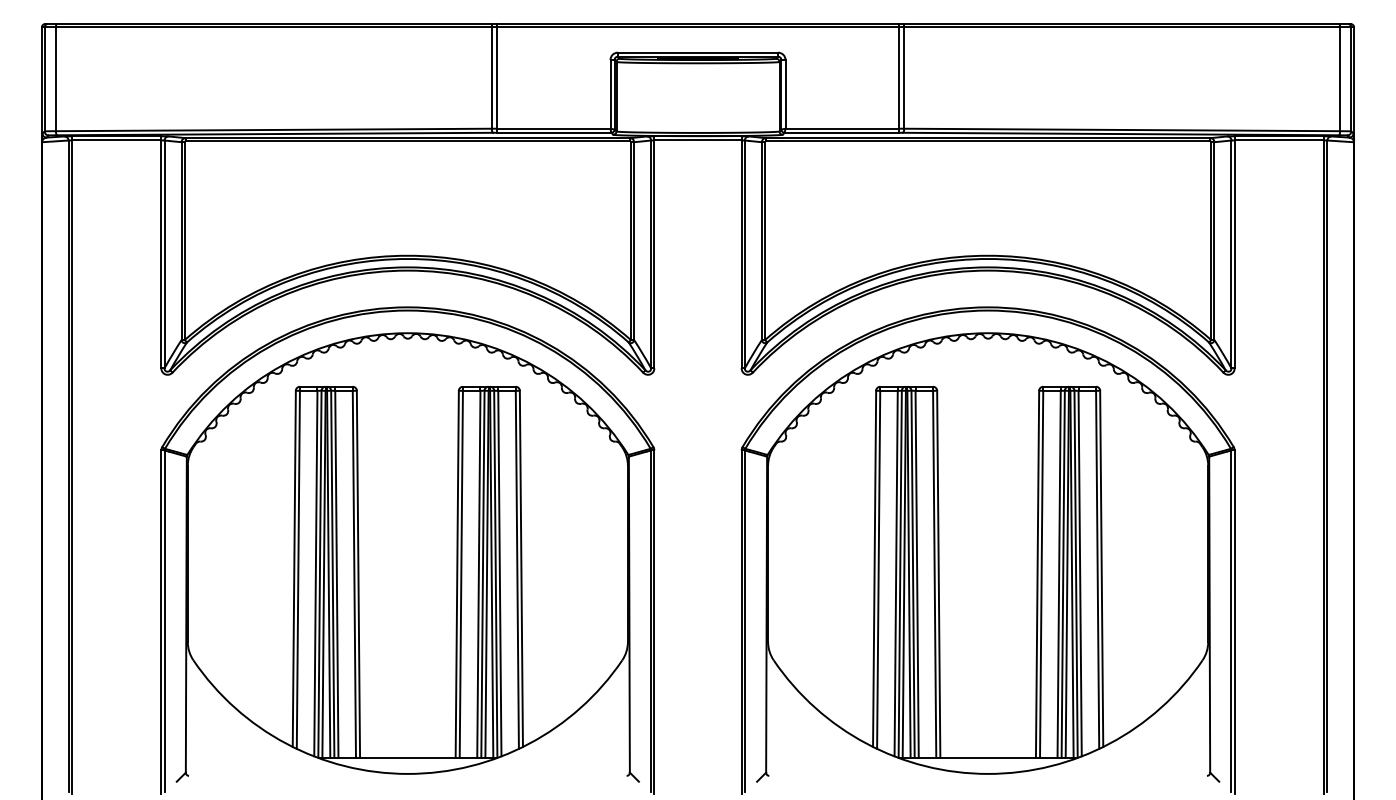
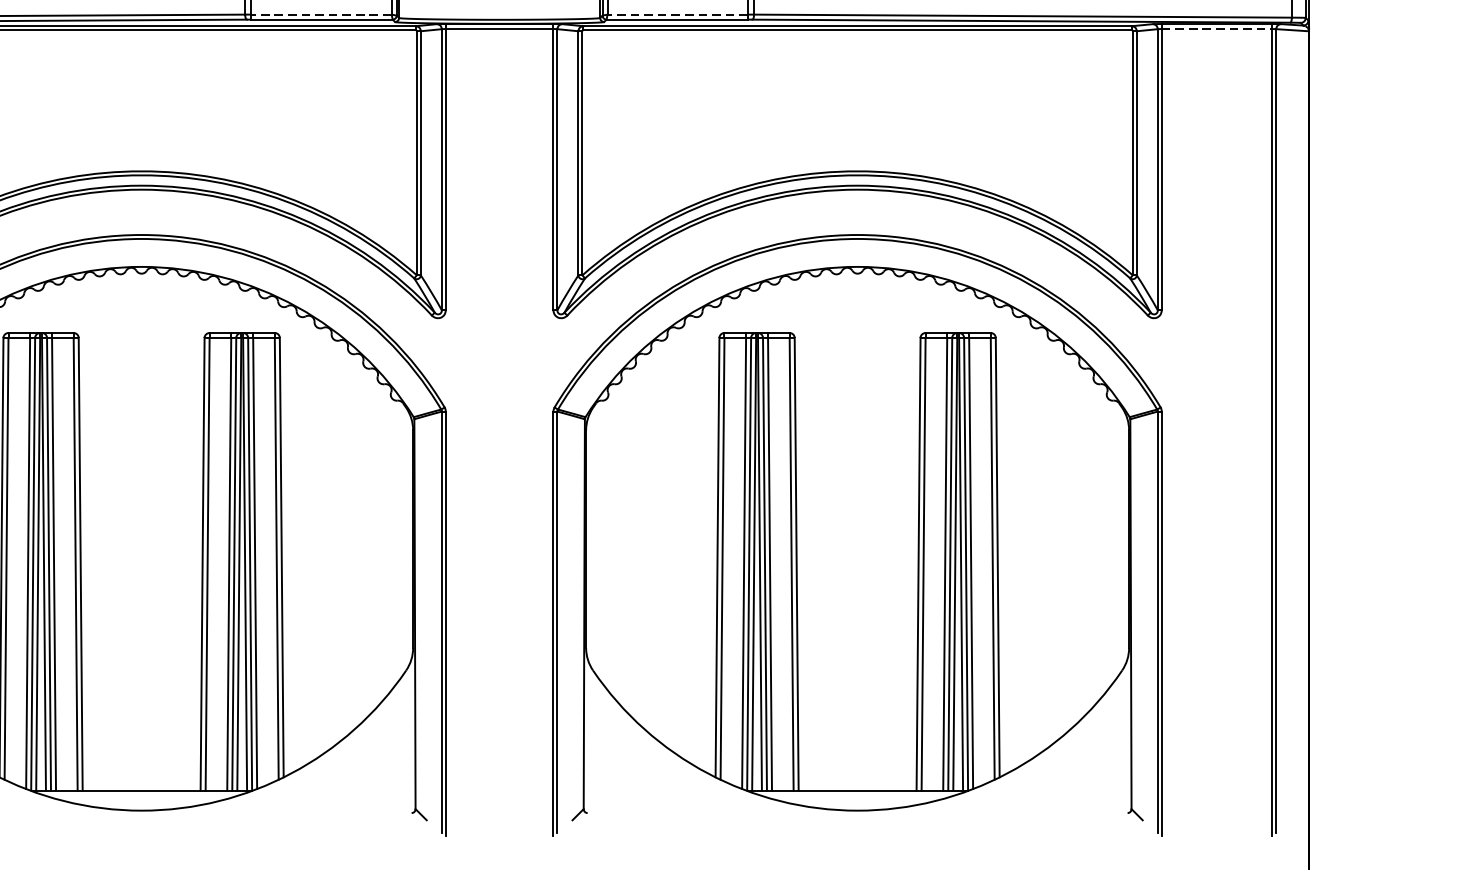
line: (553, 128) -> (321, 14), solid -> dashed
line: (842, 128) -> (677, 14), solid -> dashed
line: (1279, 140) -> (1217, 29), solid -> dashed

